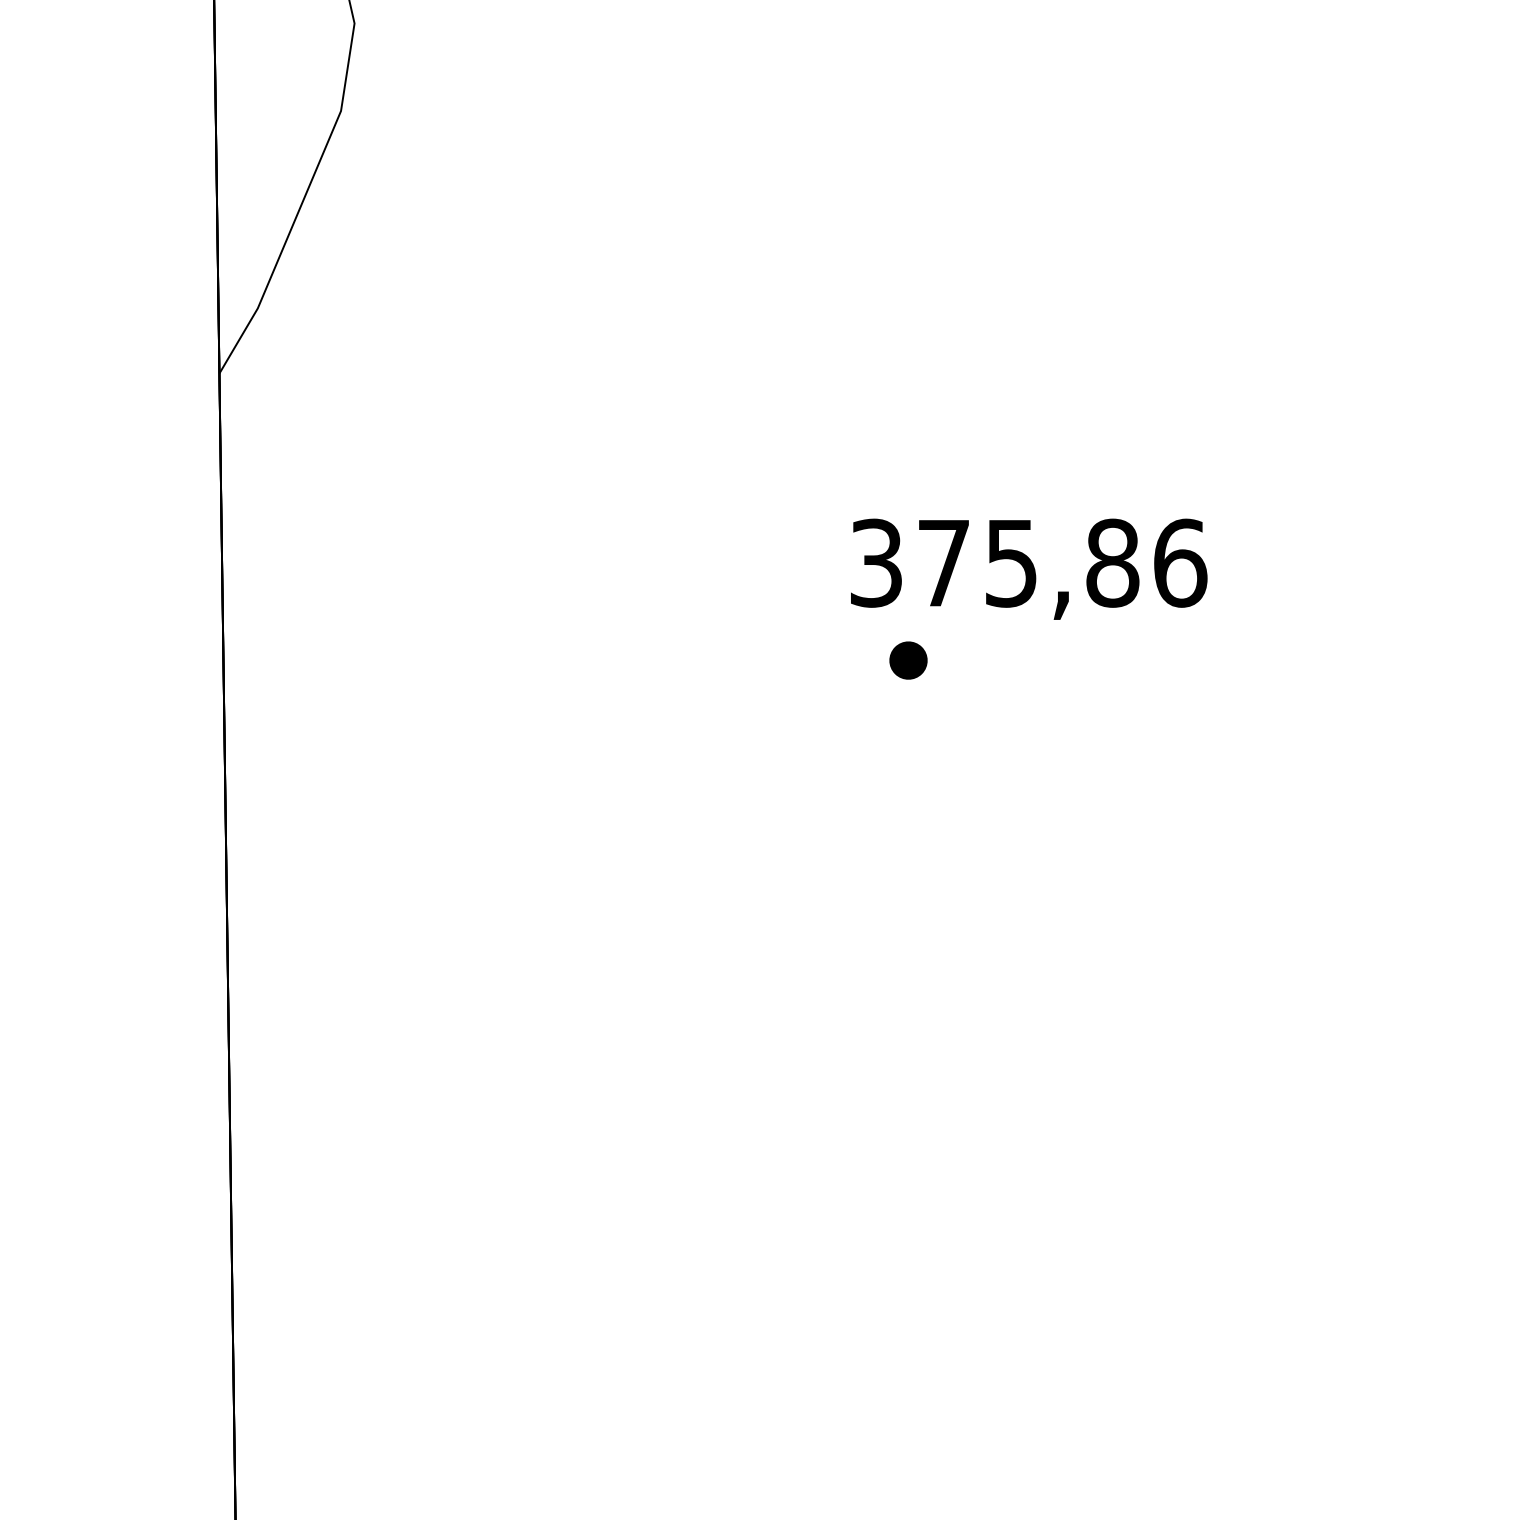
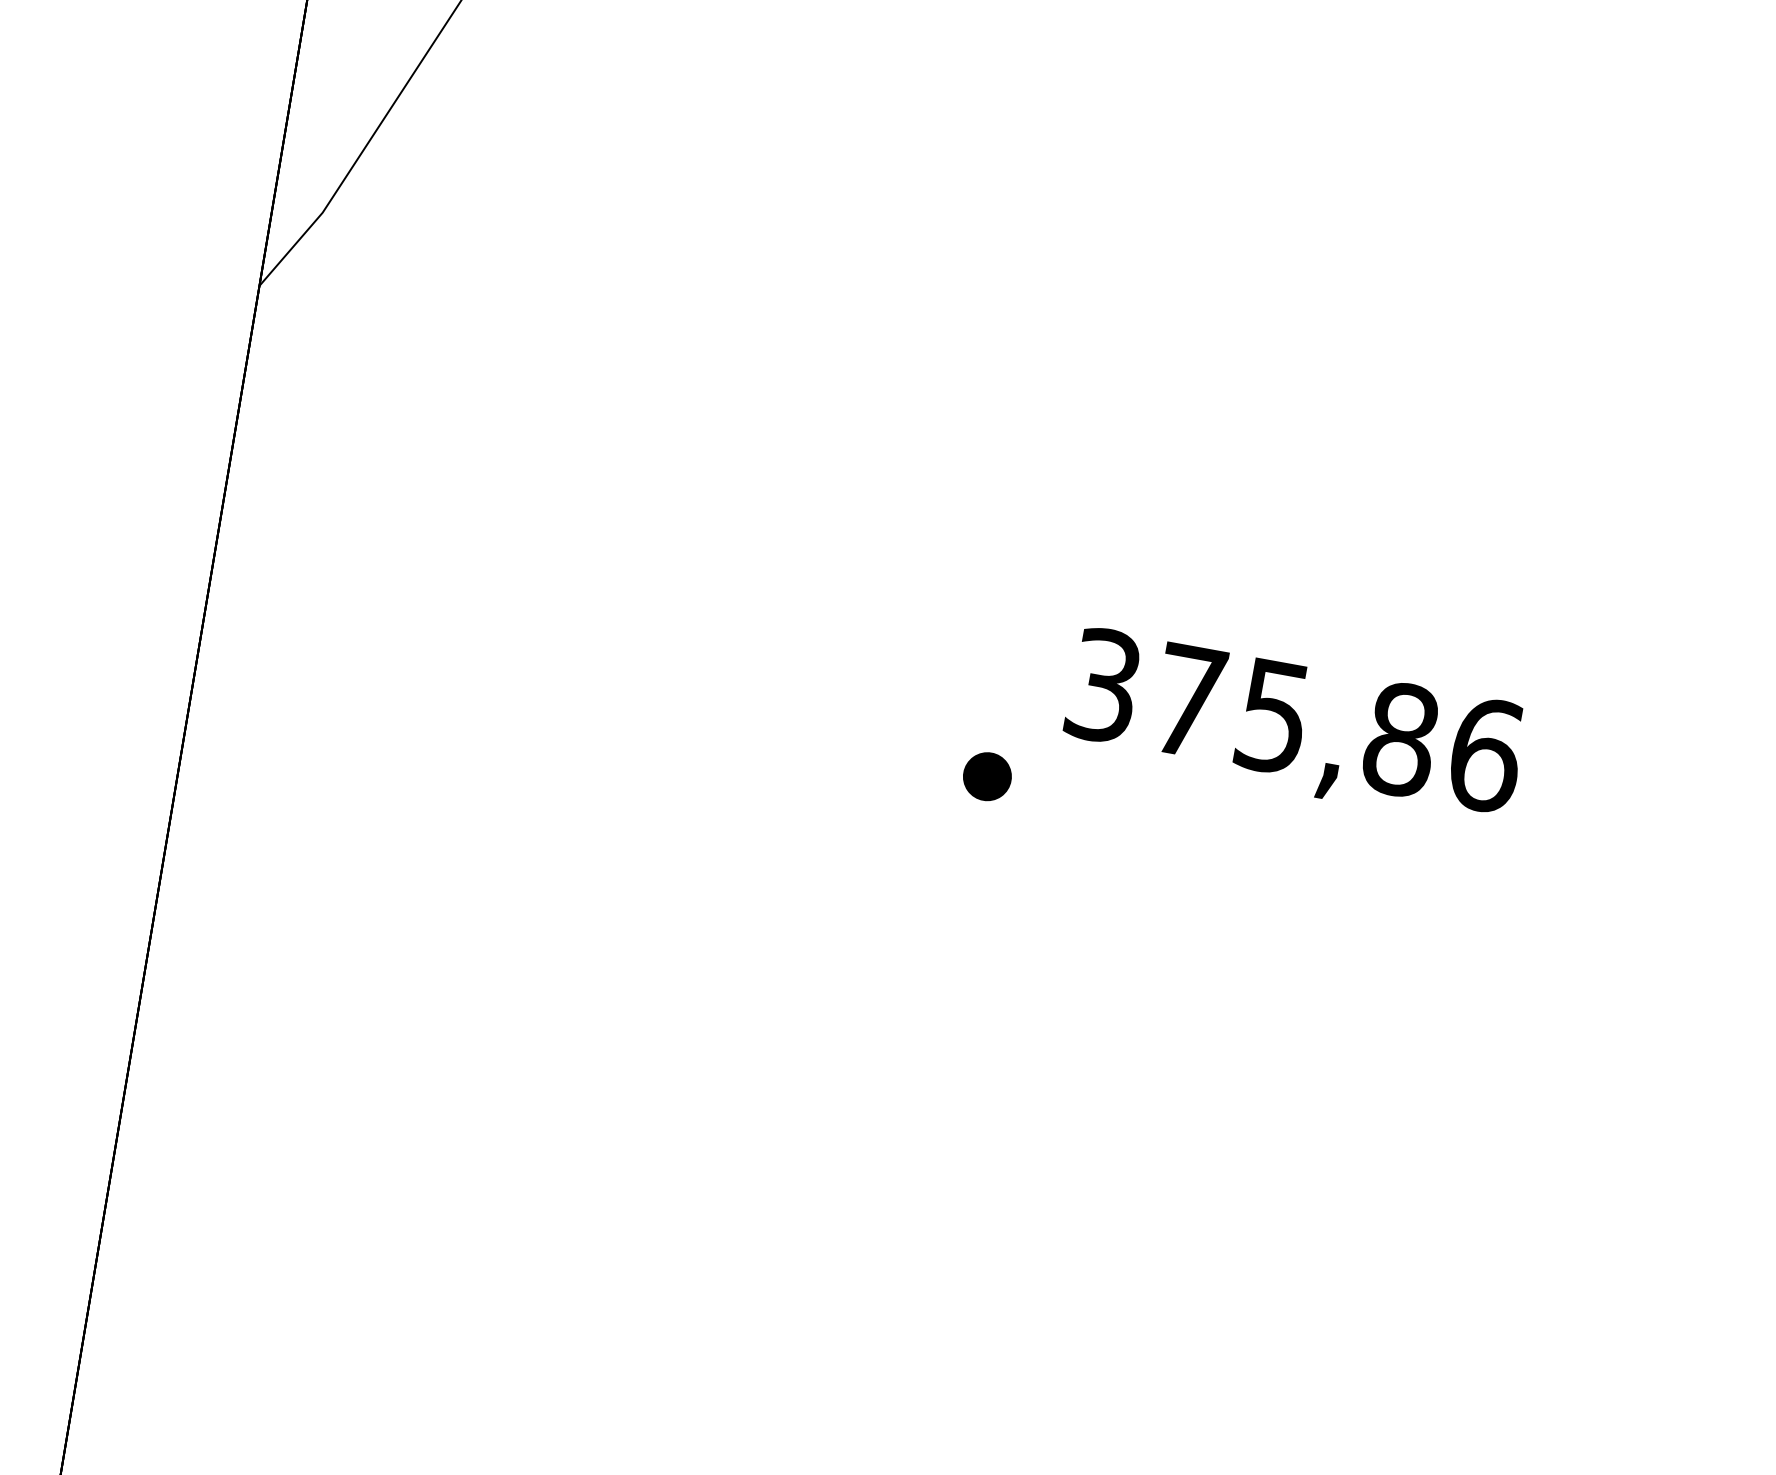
text: (1029, 568) -> (1295, 727), moved
part: (908, 660) -> (987, 776), moved

